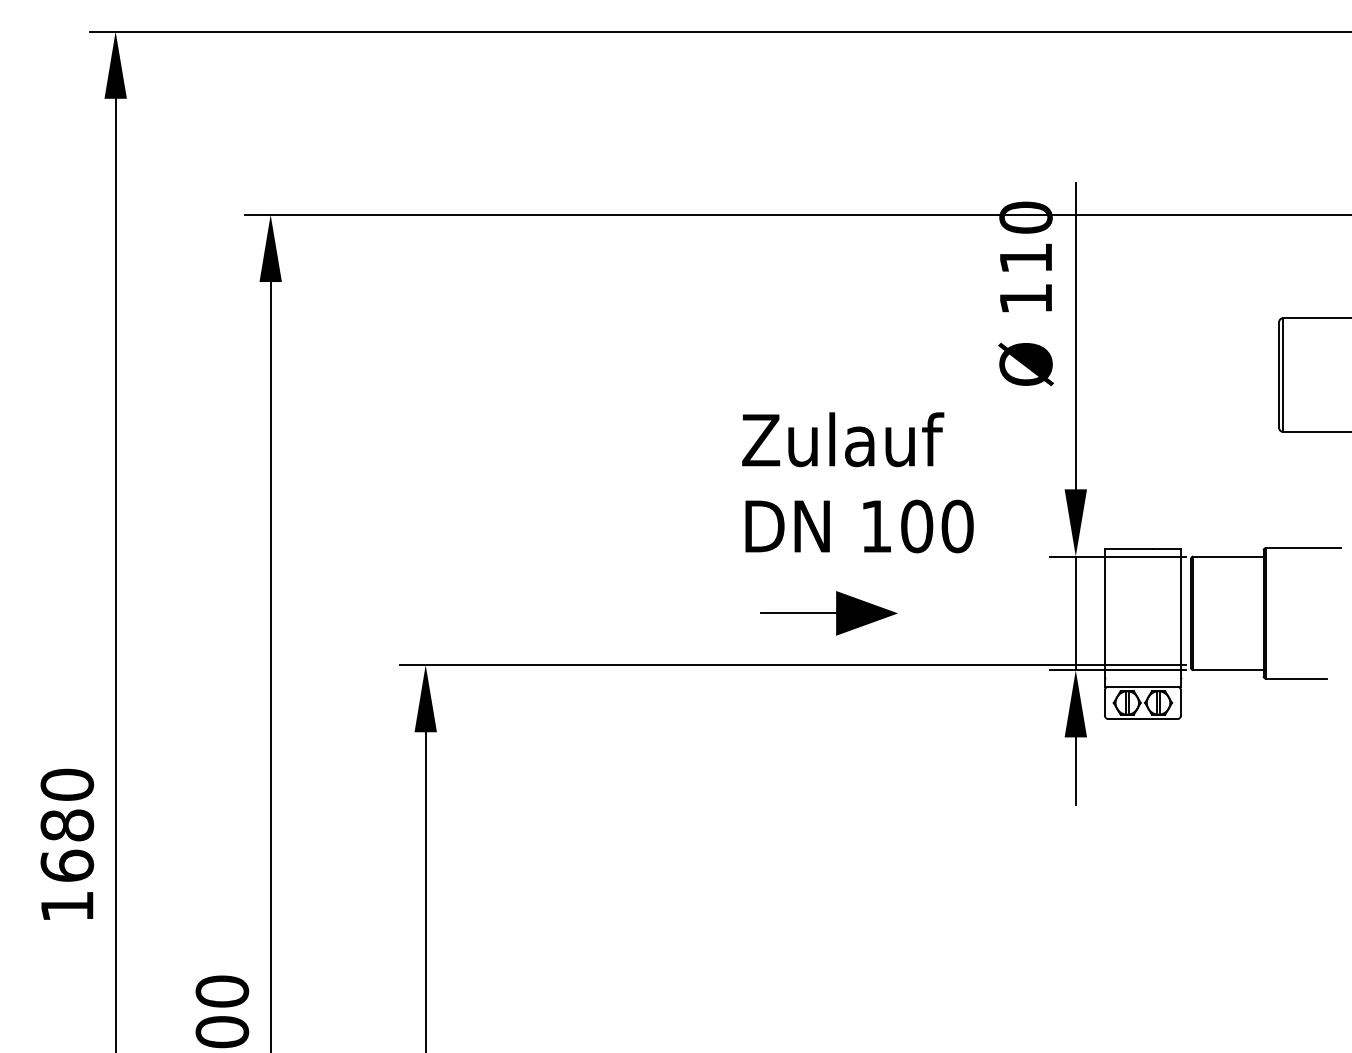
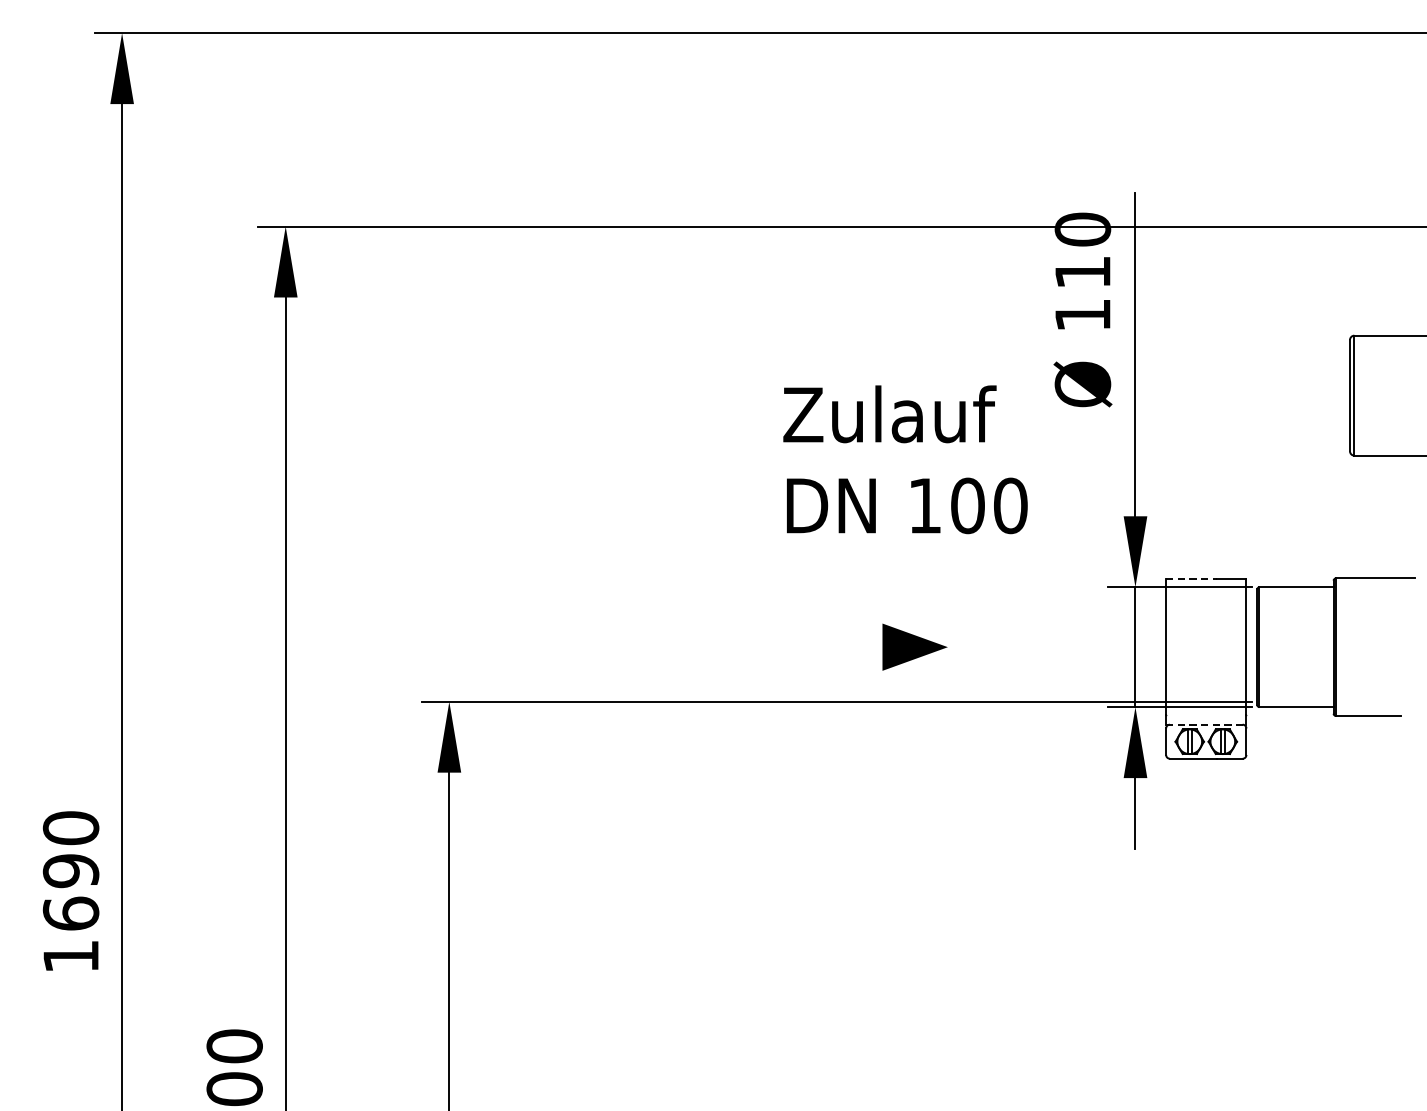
text: (857, 482) -> (905, 459), moved
line: (1129, 548) -> (1192, 578), solid -> dashed
line: (798, 613) -> (842, 647), removed
line: (1143, 686) -> (1206, 724), solid -> dashed
text: (67, 825) -> (71, 871), 1680 -> 1690

